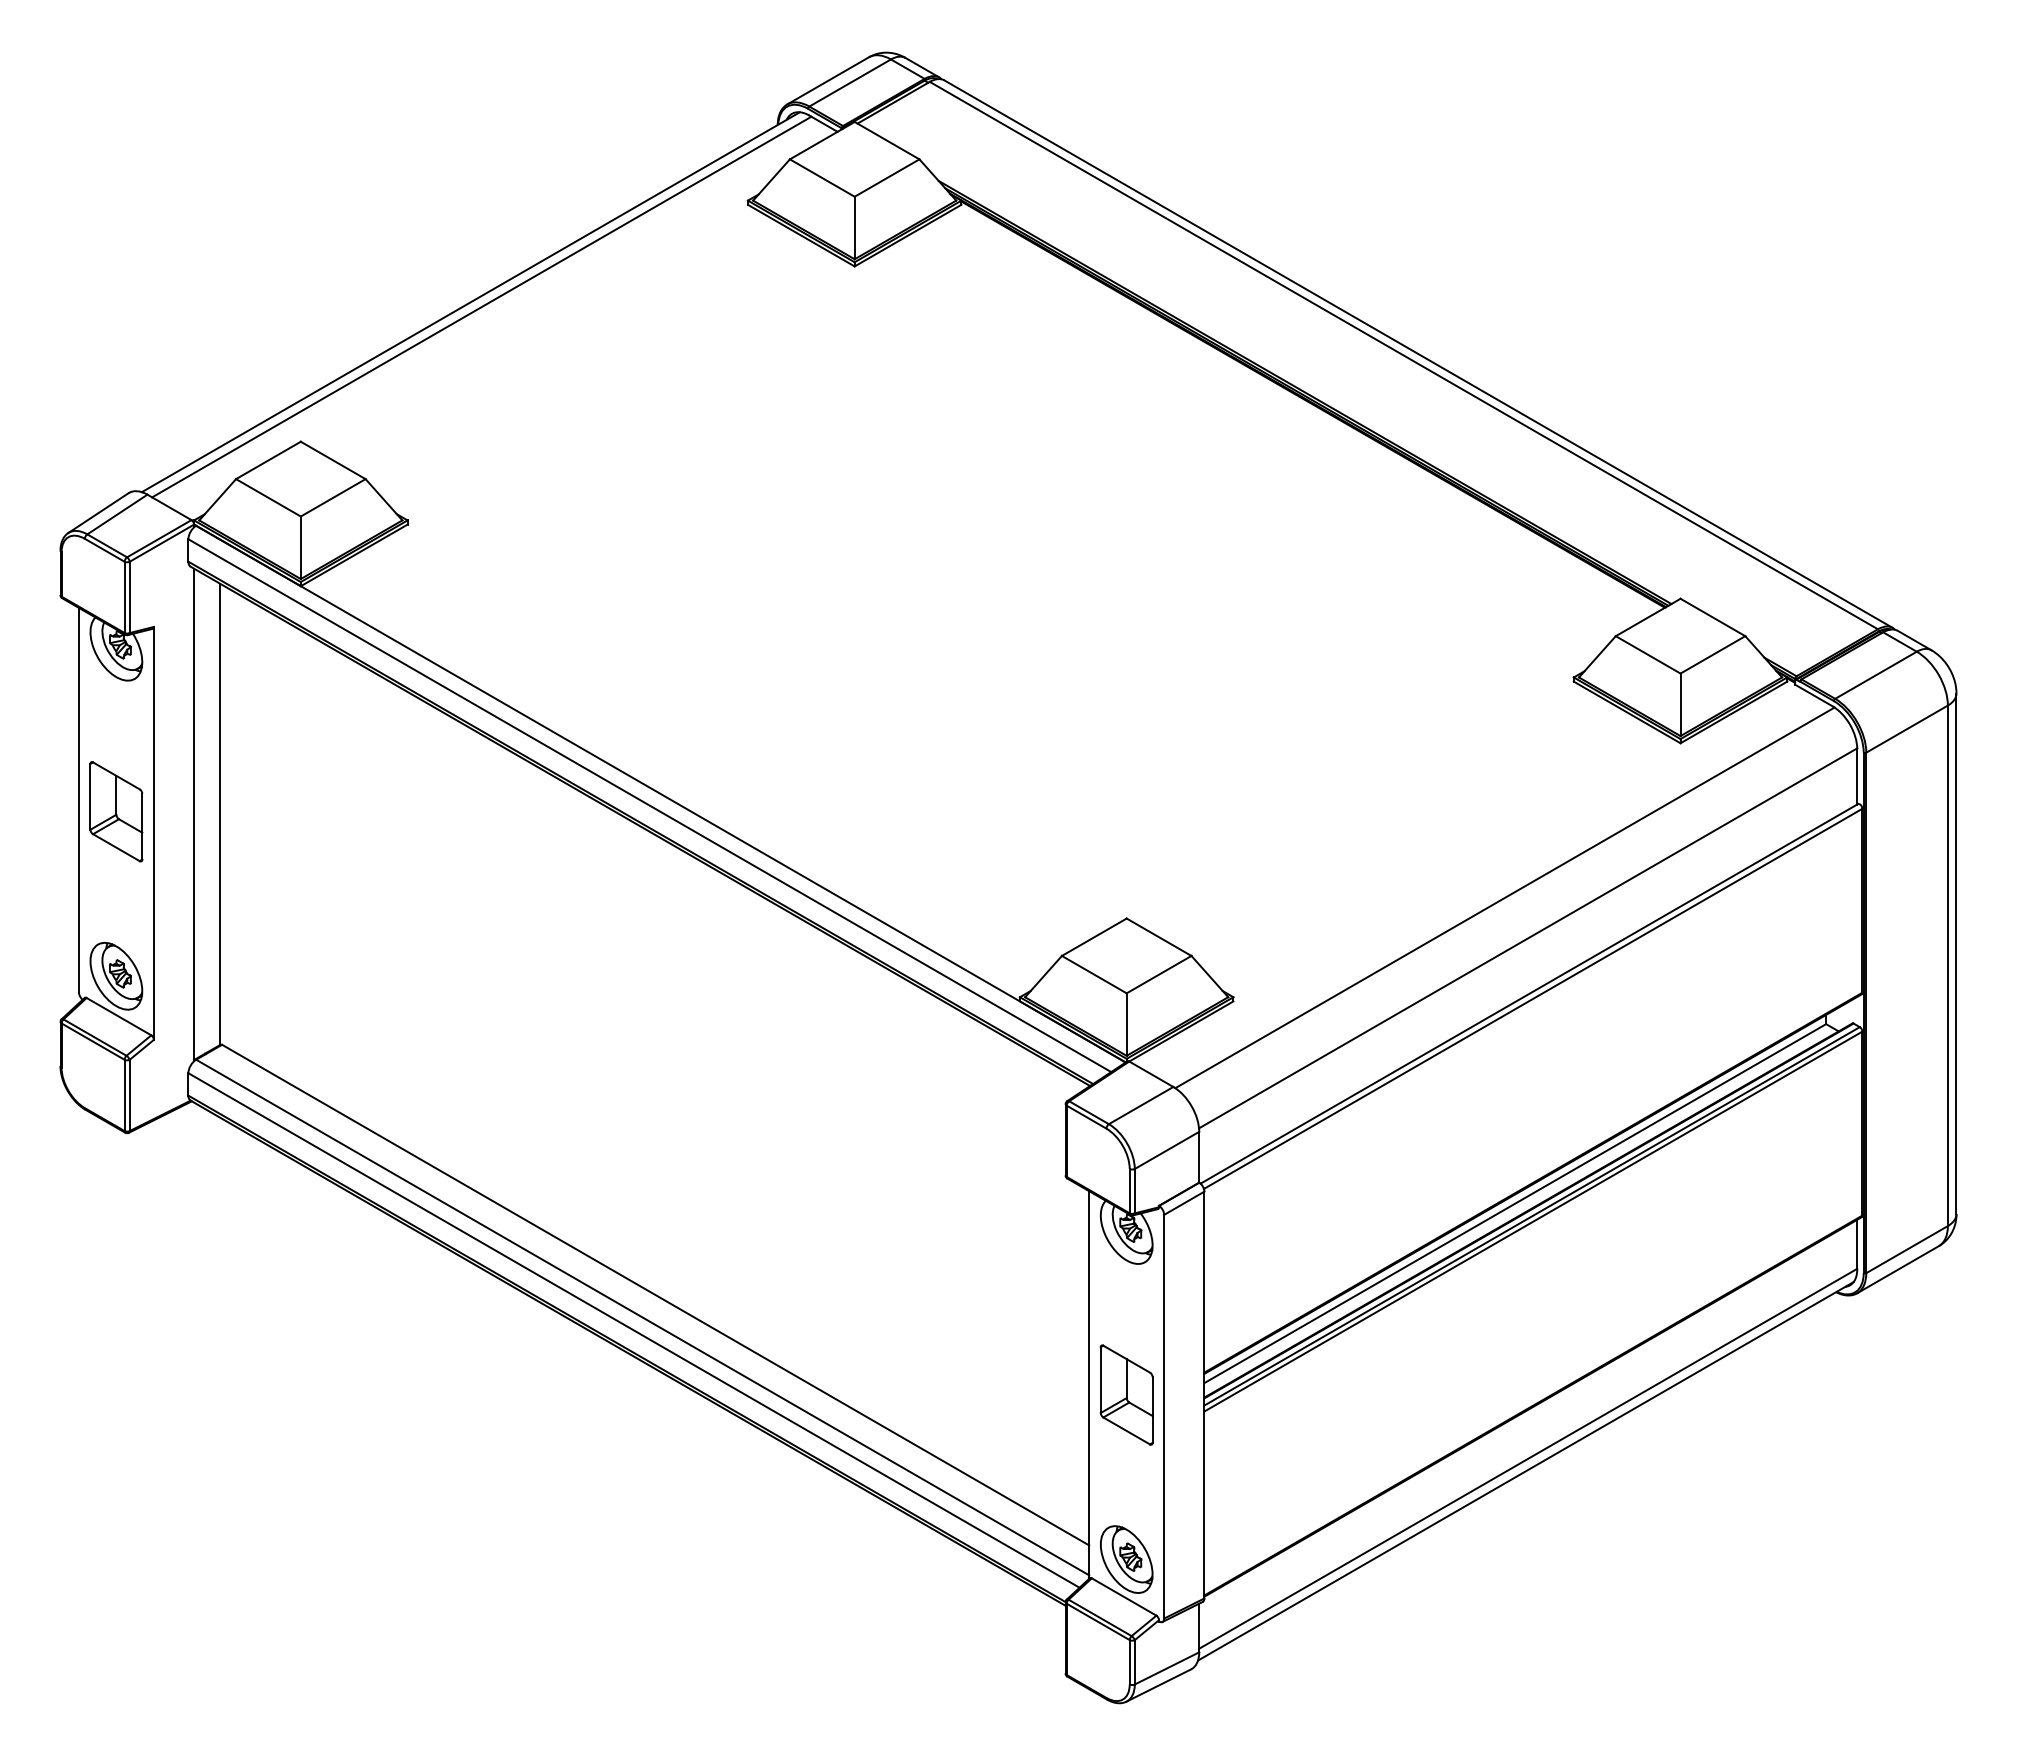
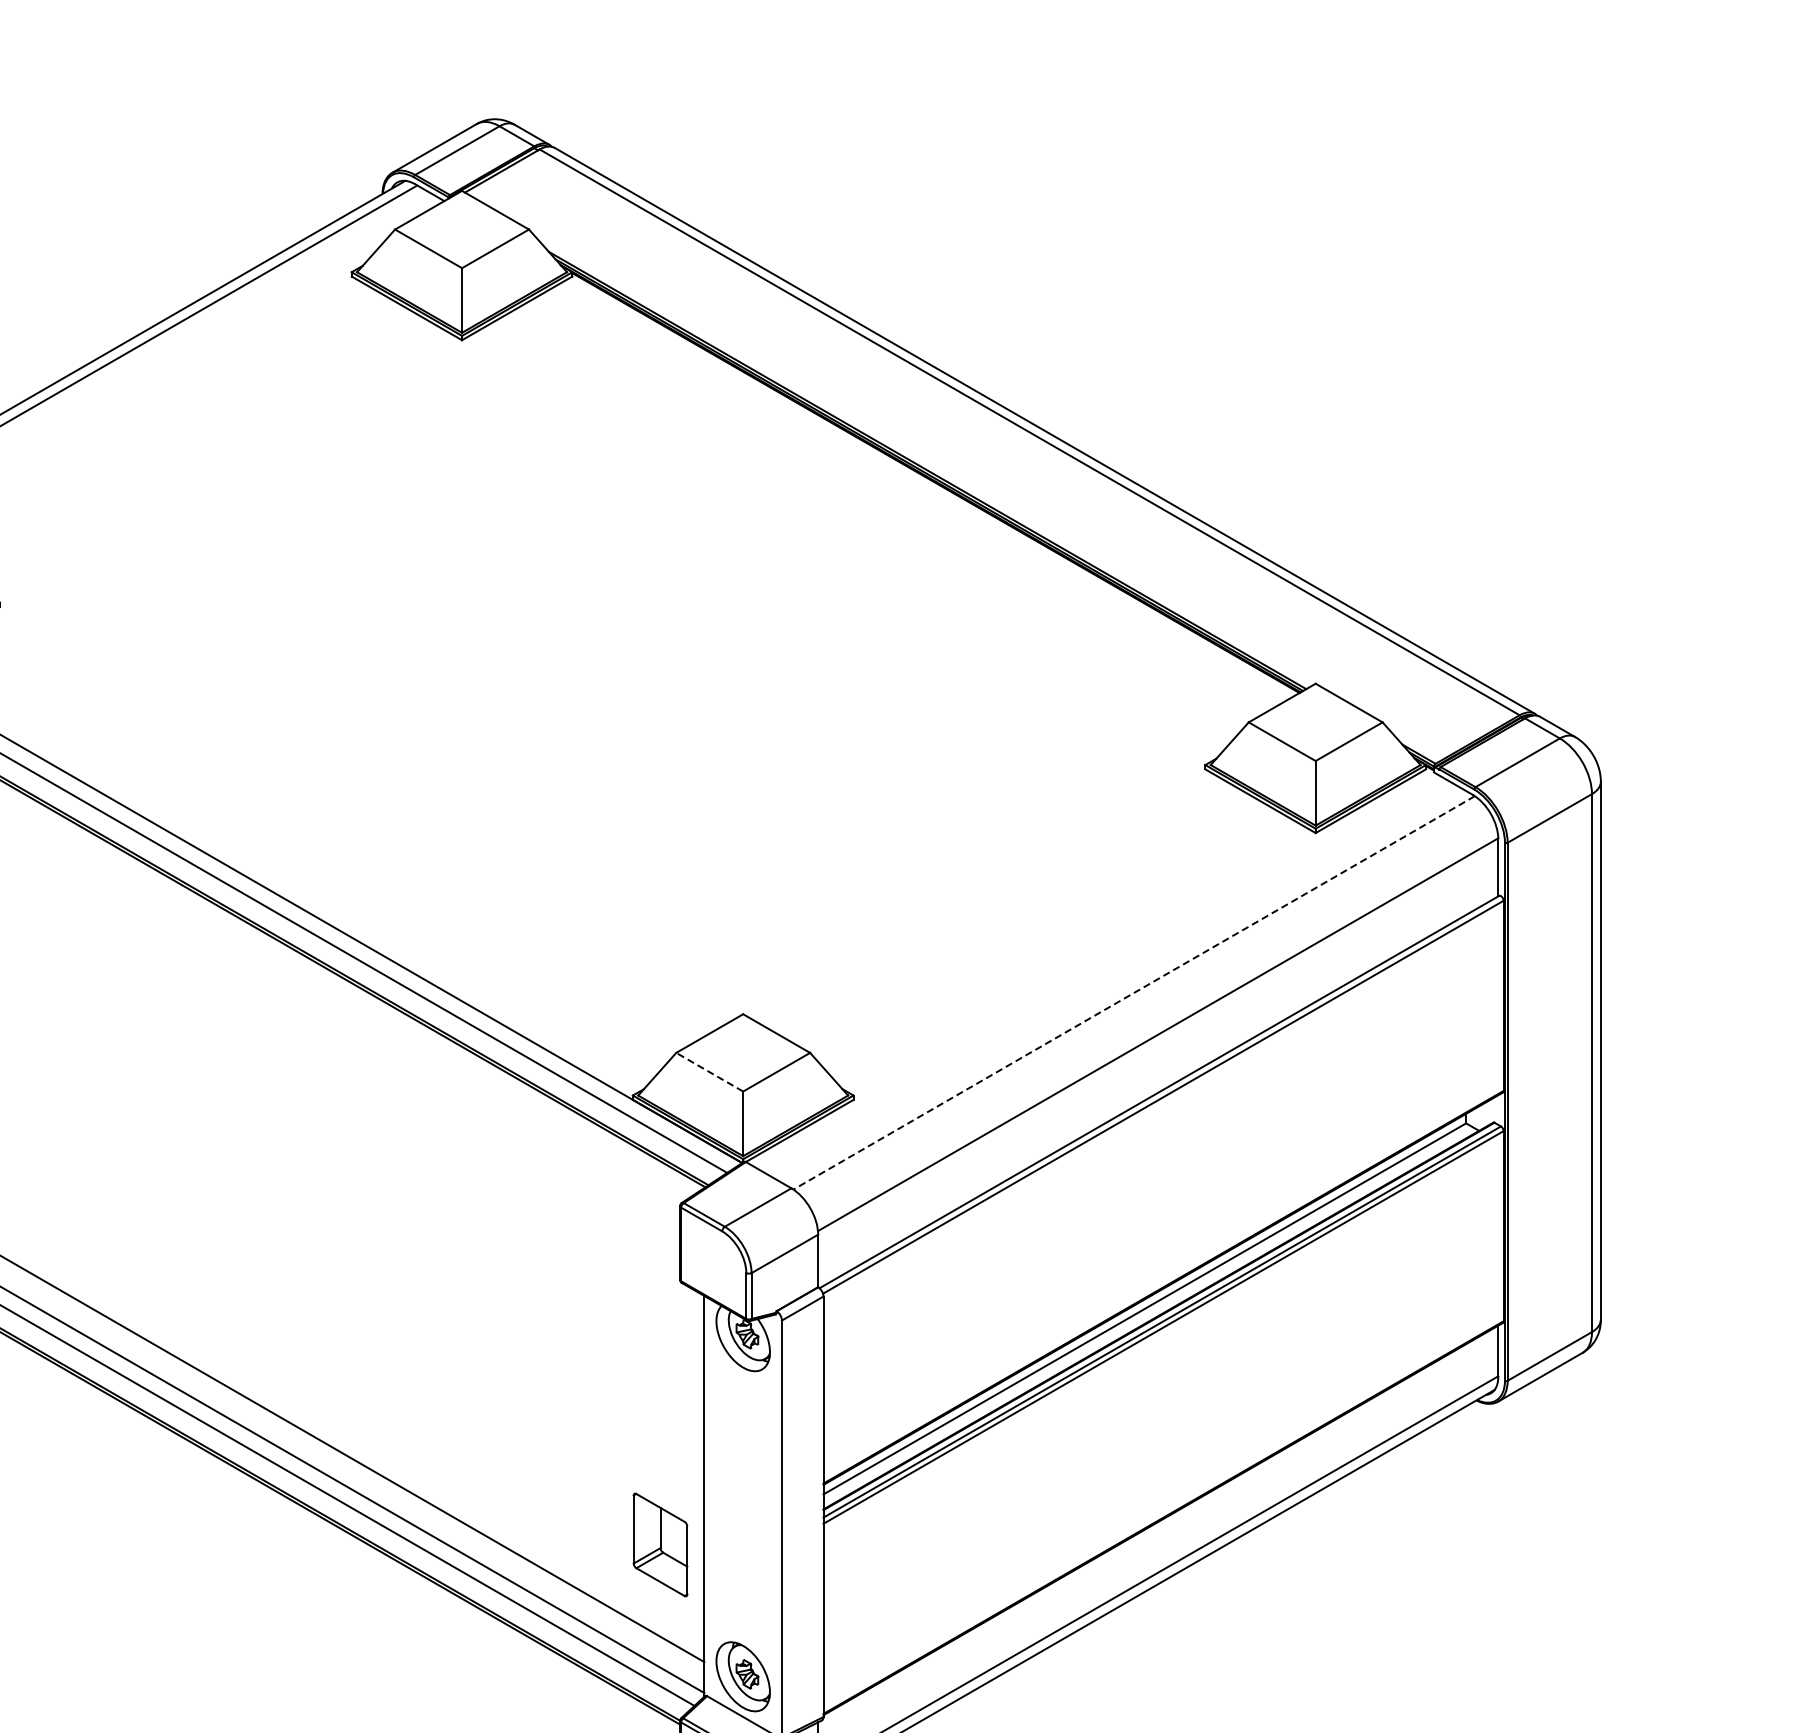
line: (1504, 897) -> (1133, 992), solid -> dashed
line: (1093, 974) -> (708, 1072), solid -> dashed
part: (1126, 1394) -> (660, 1544), moved

